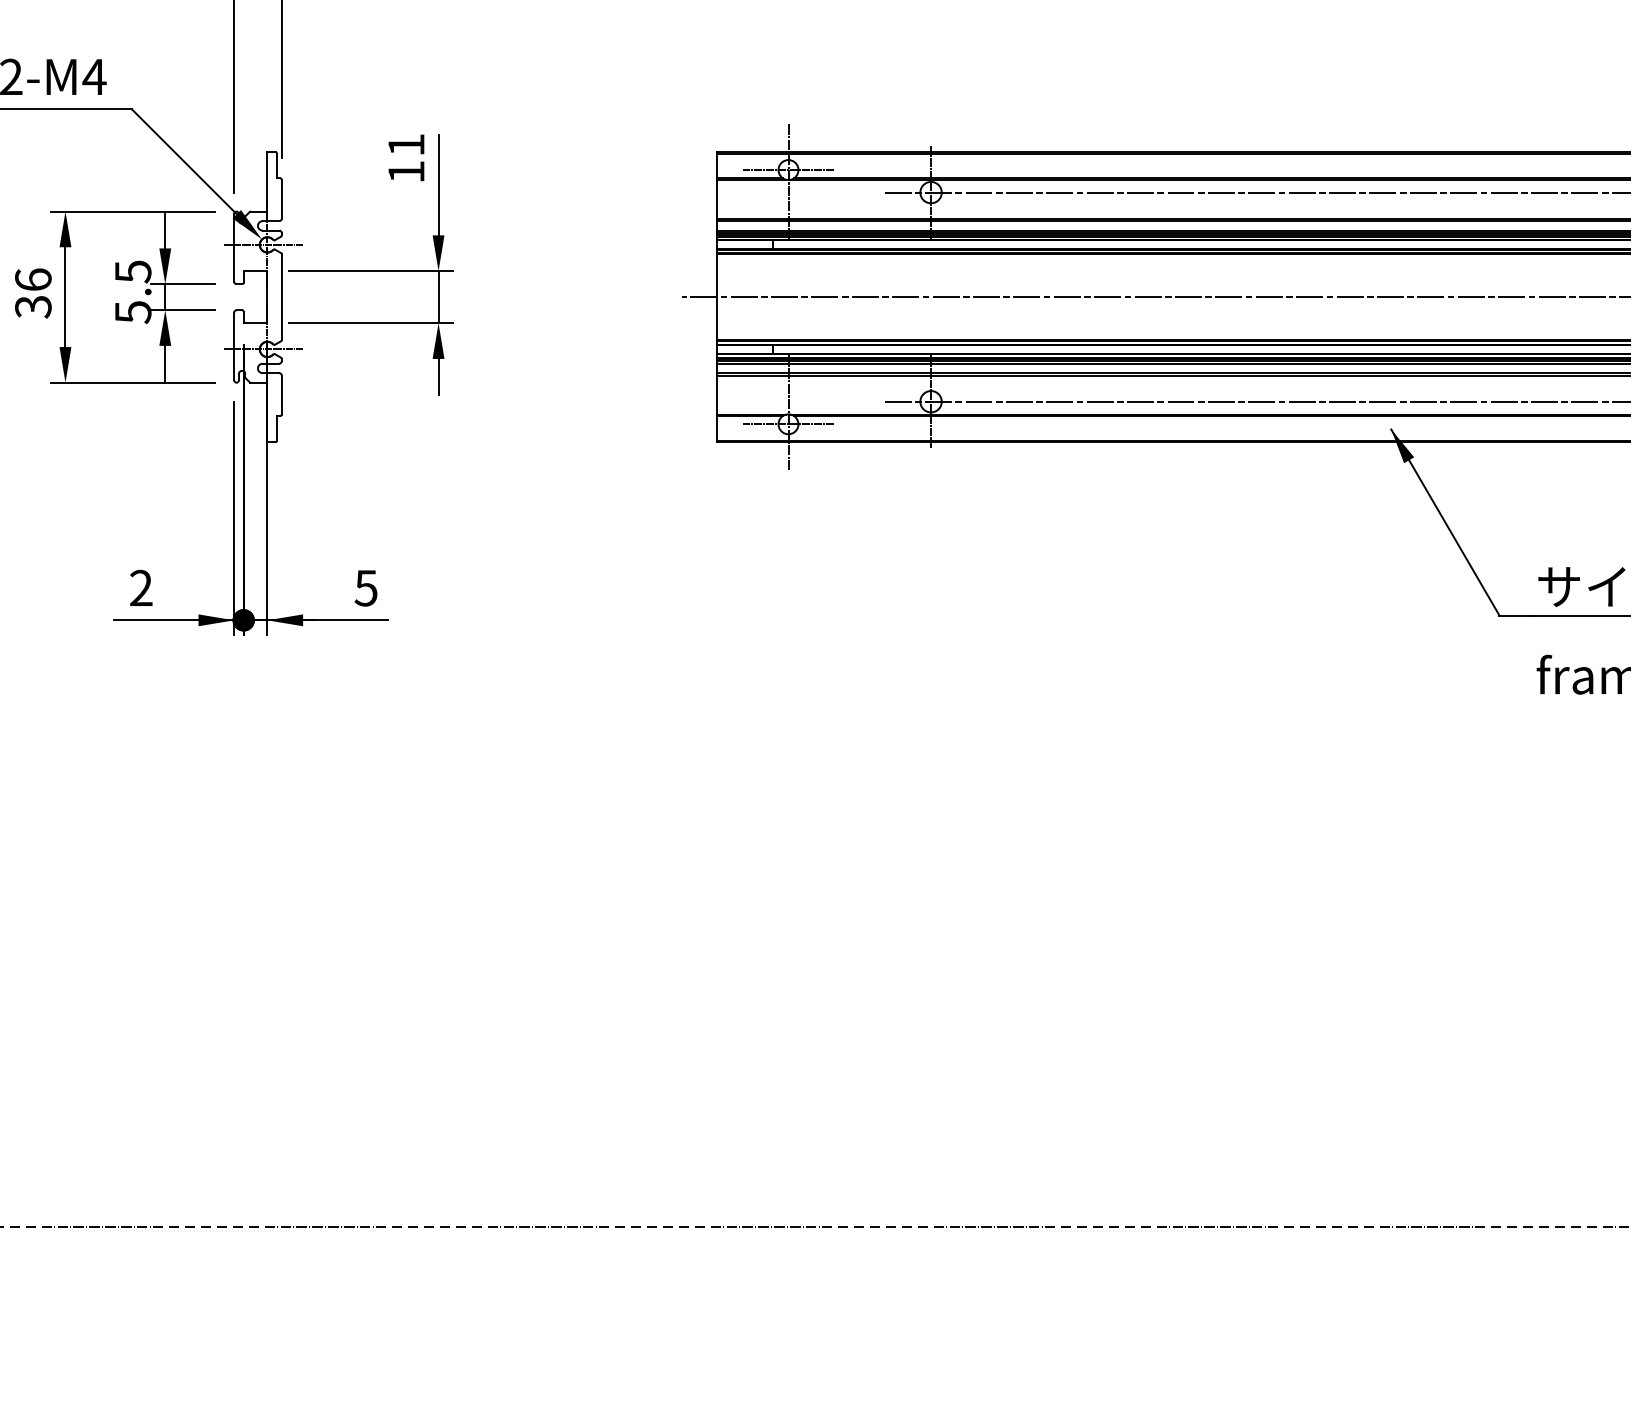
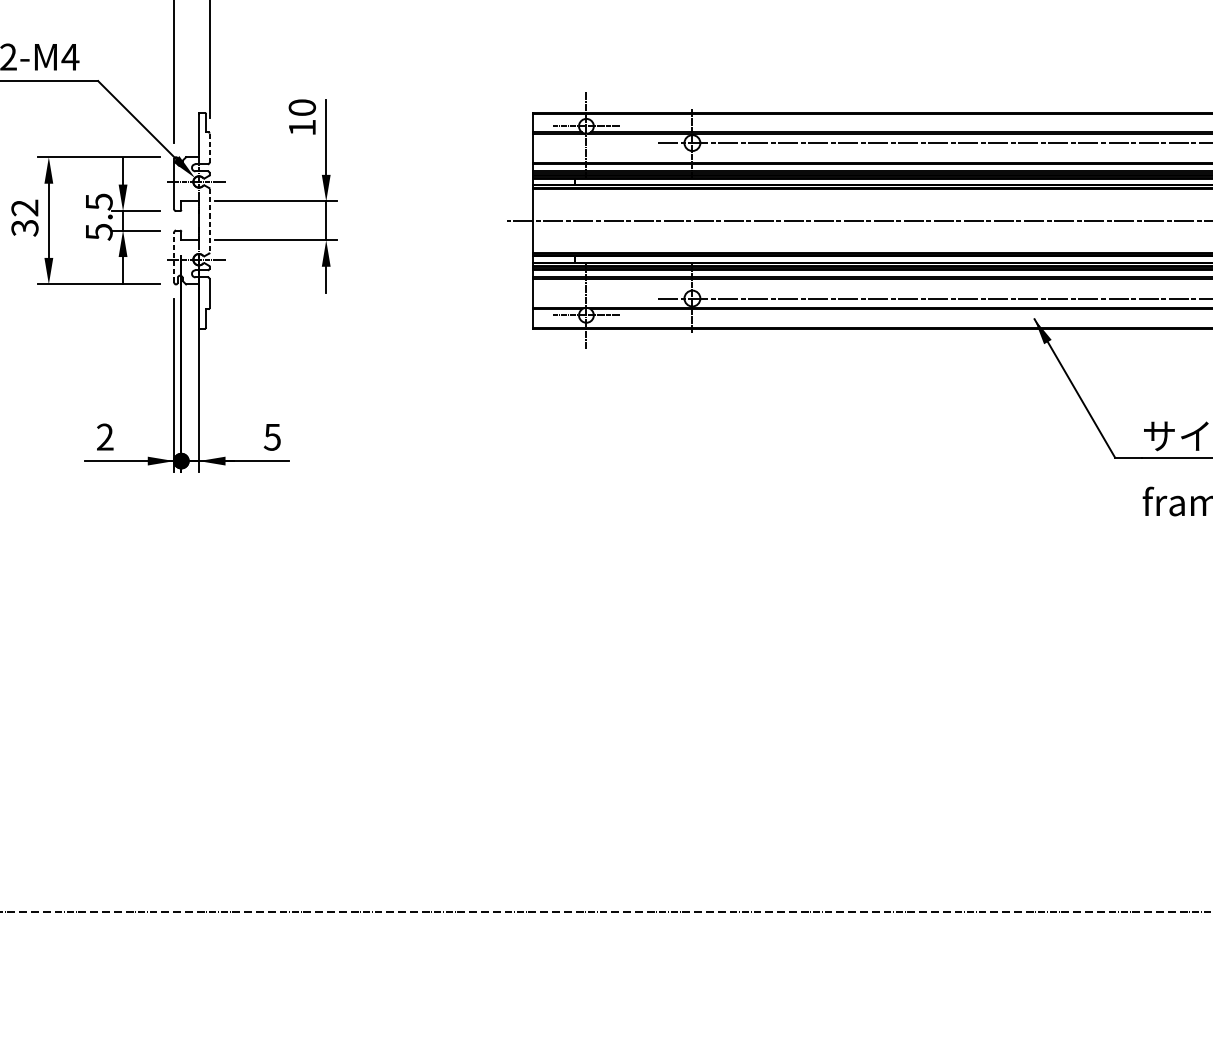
text: (406, 144) -> (302, 107), 11 -> 10
line: (281, 199) -> (209, 148), solid -> dashed
text: (33, 279) -> (25, 207), 36 -> 32
line: (281, 297) -> (209, 221), solid -> dashed
line: (234, 346) -> (174, 257), solid -> dashed

